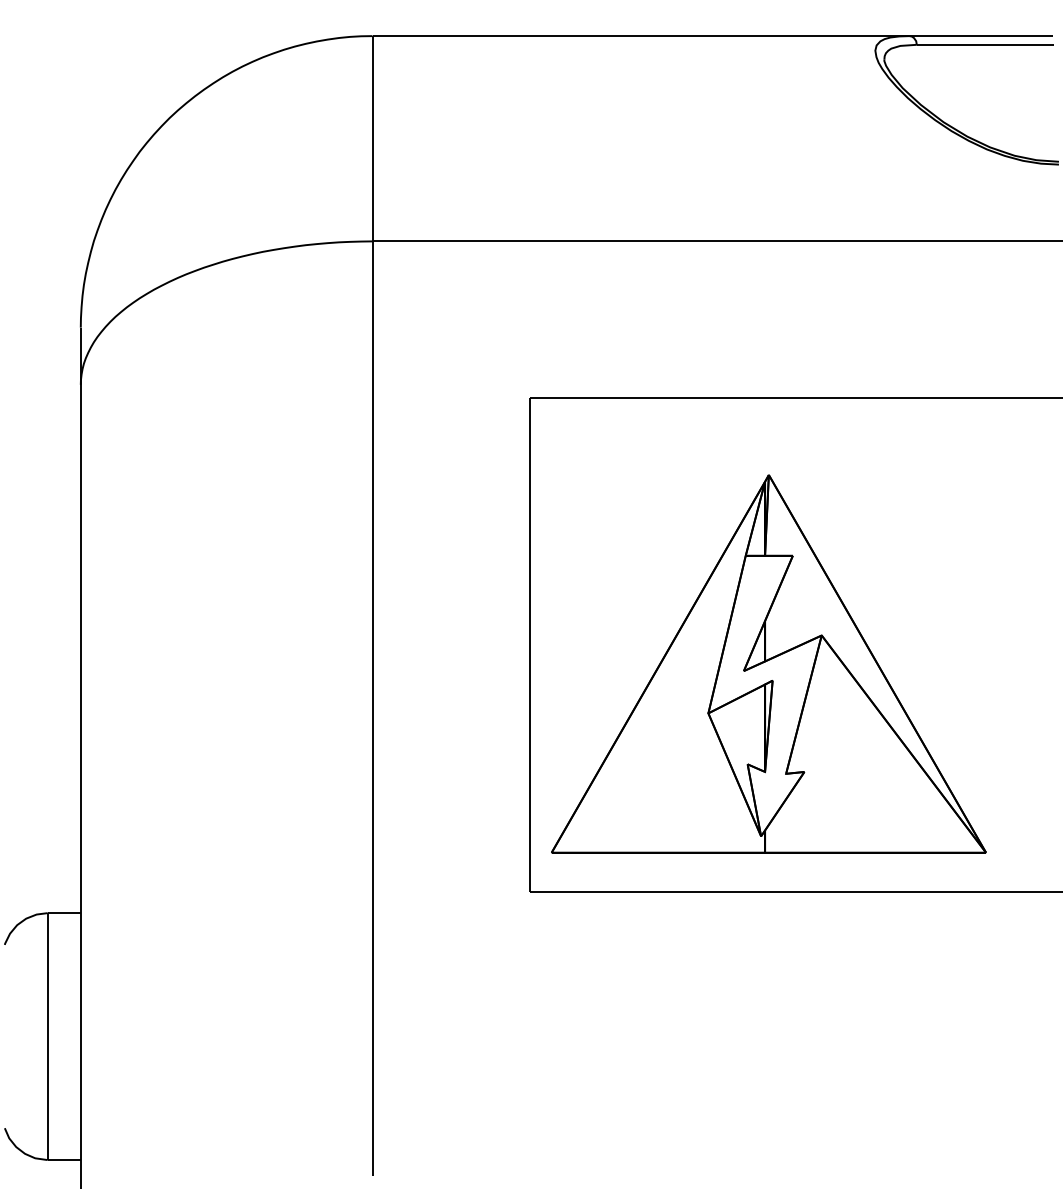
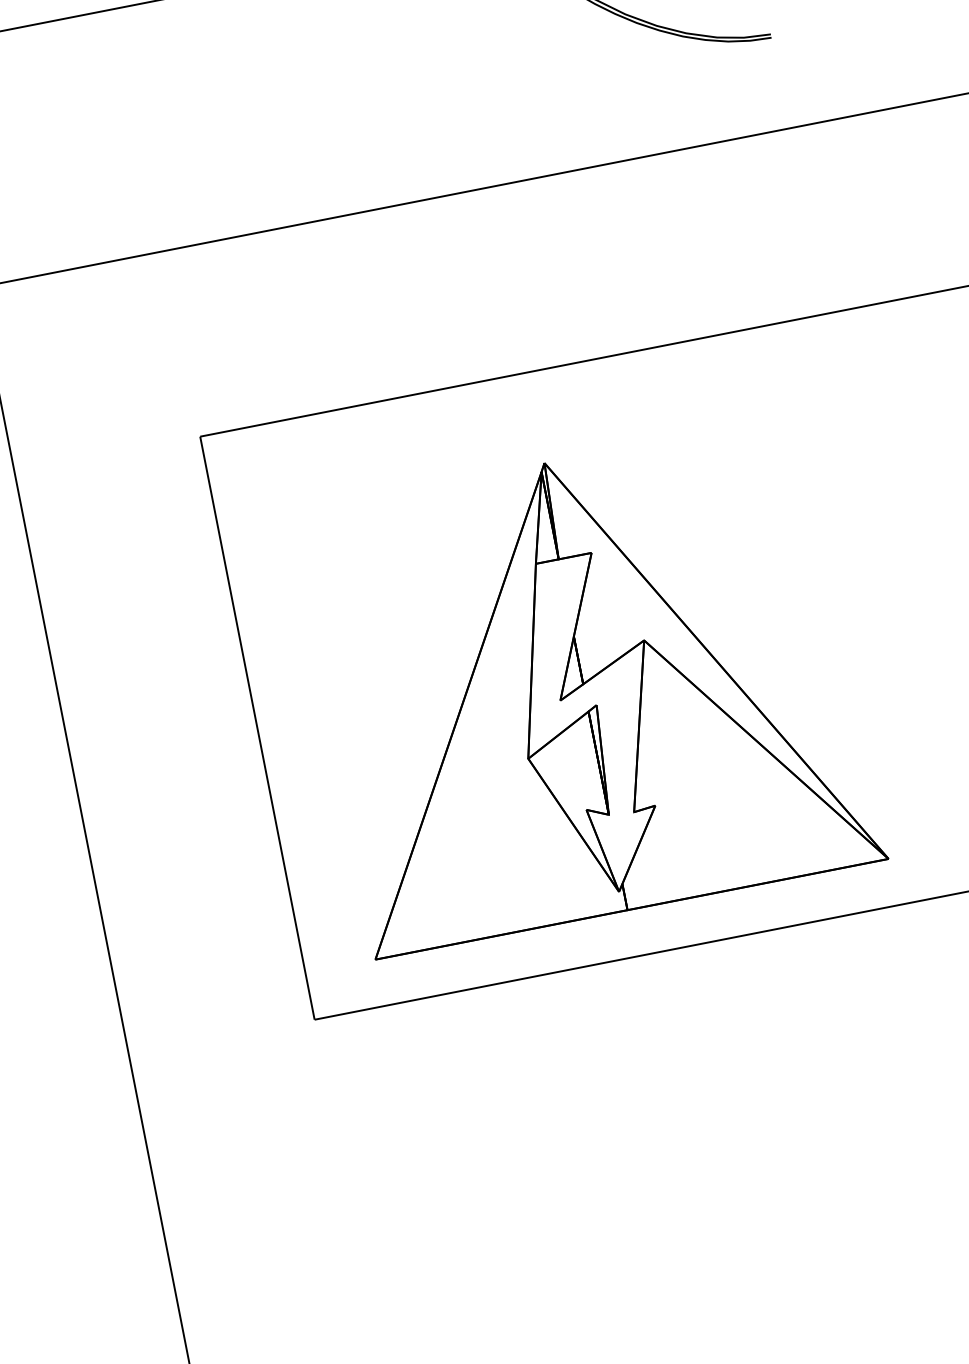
part: (768, 663) -> (587, 685), moved

